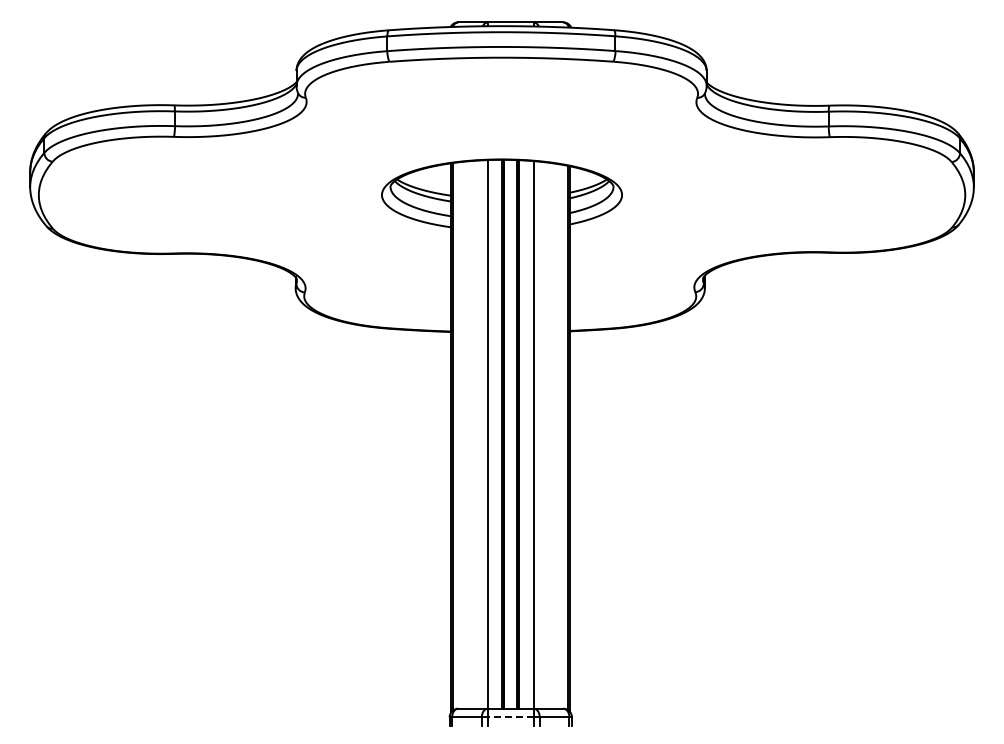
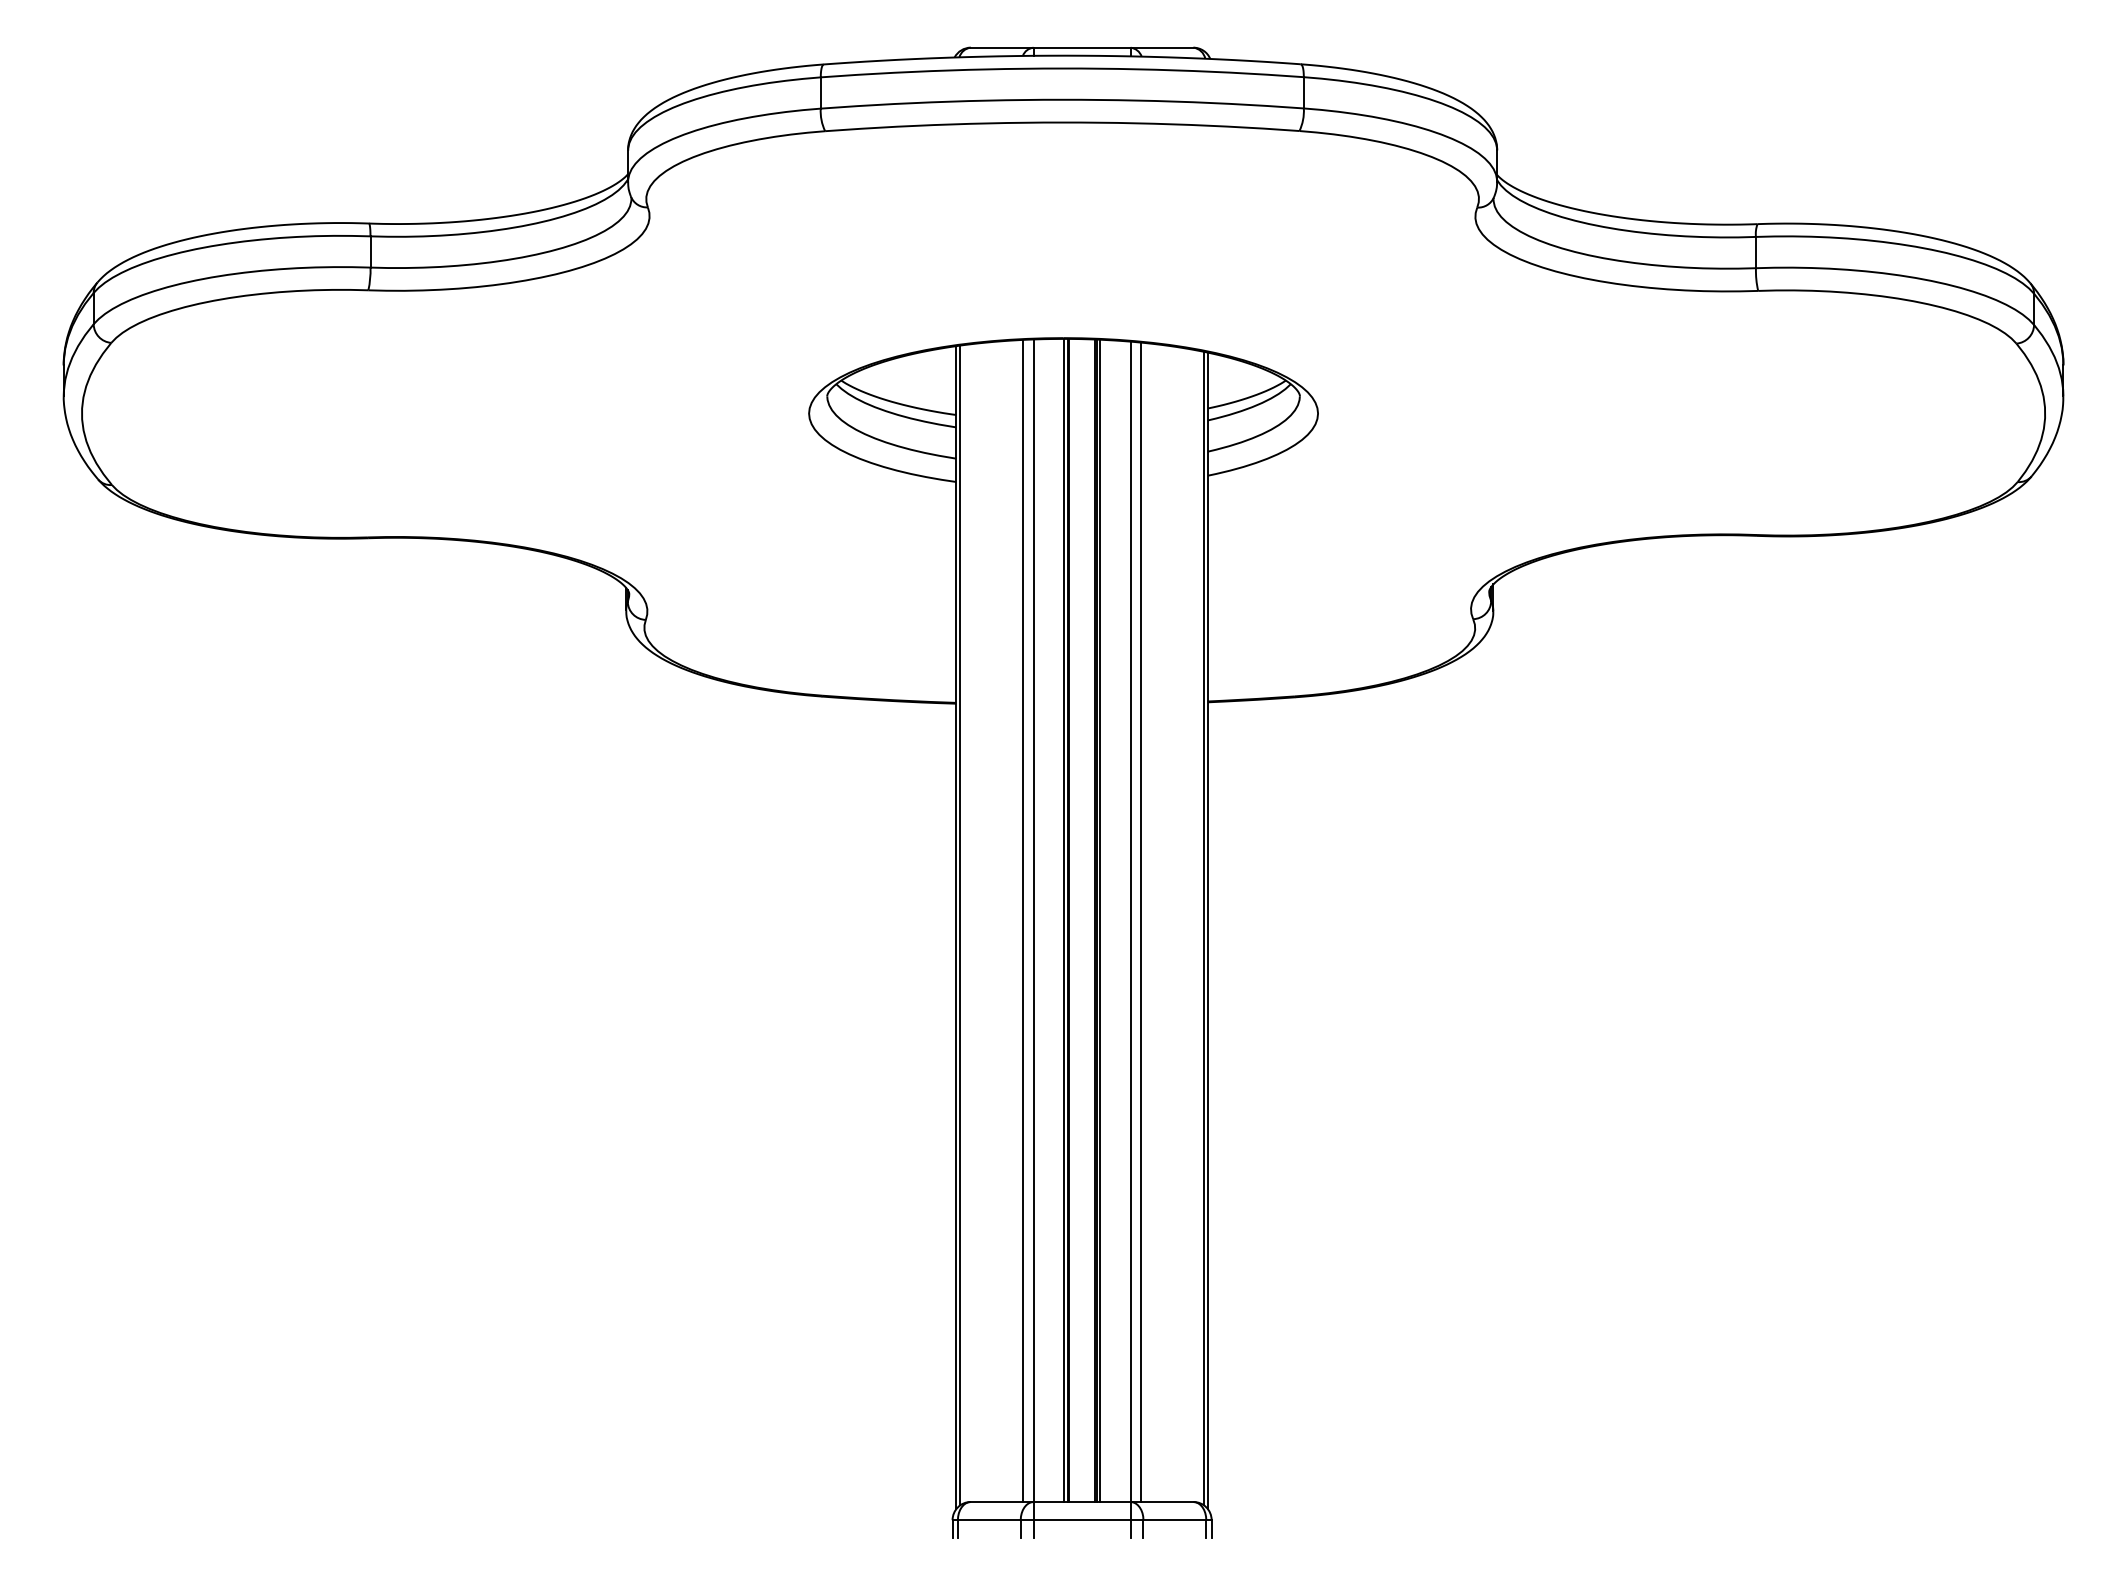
line: (483, 434) -> (1024, 920), added
line: (538, 434) -> (1140, 920), added
line: (510, 717) -> (1081, 1520), dashed -> solid

